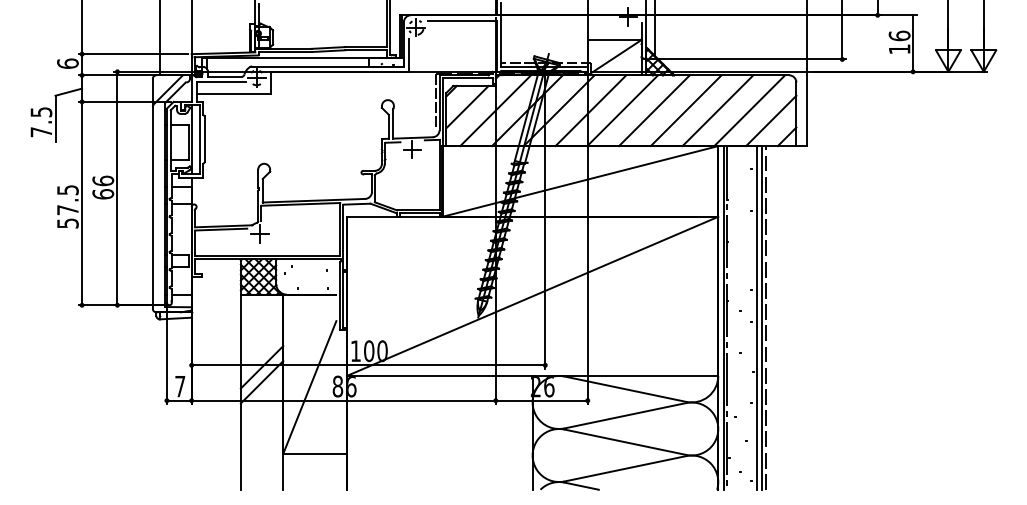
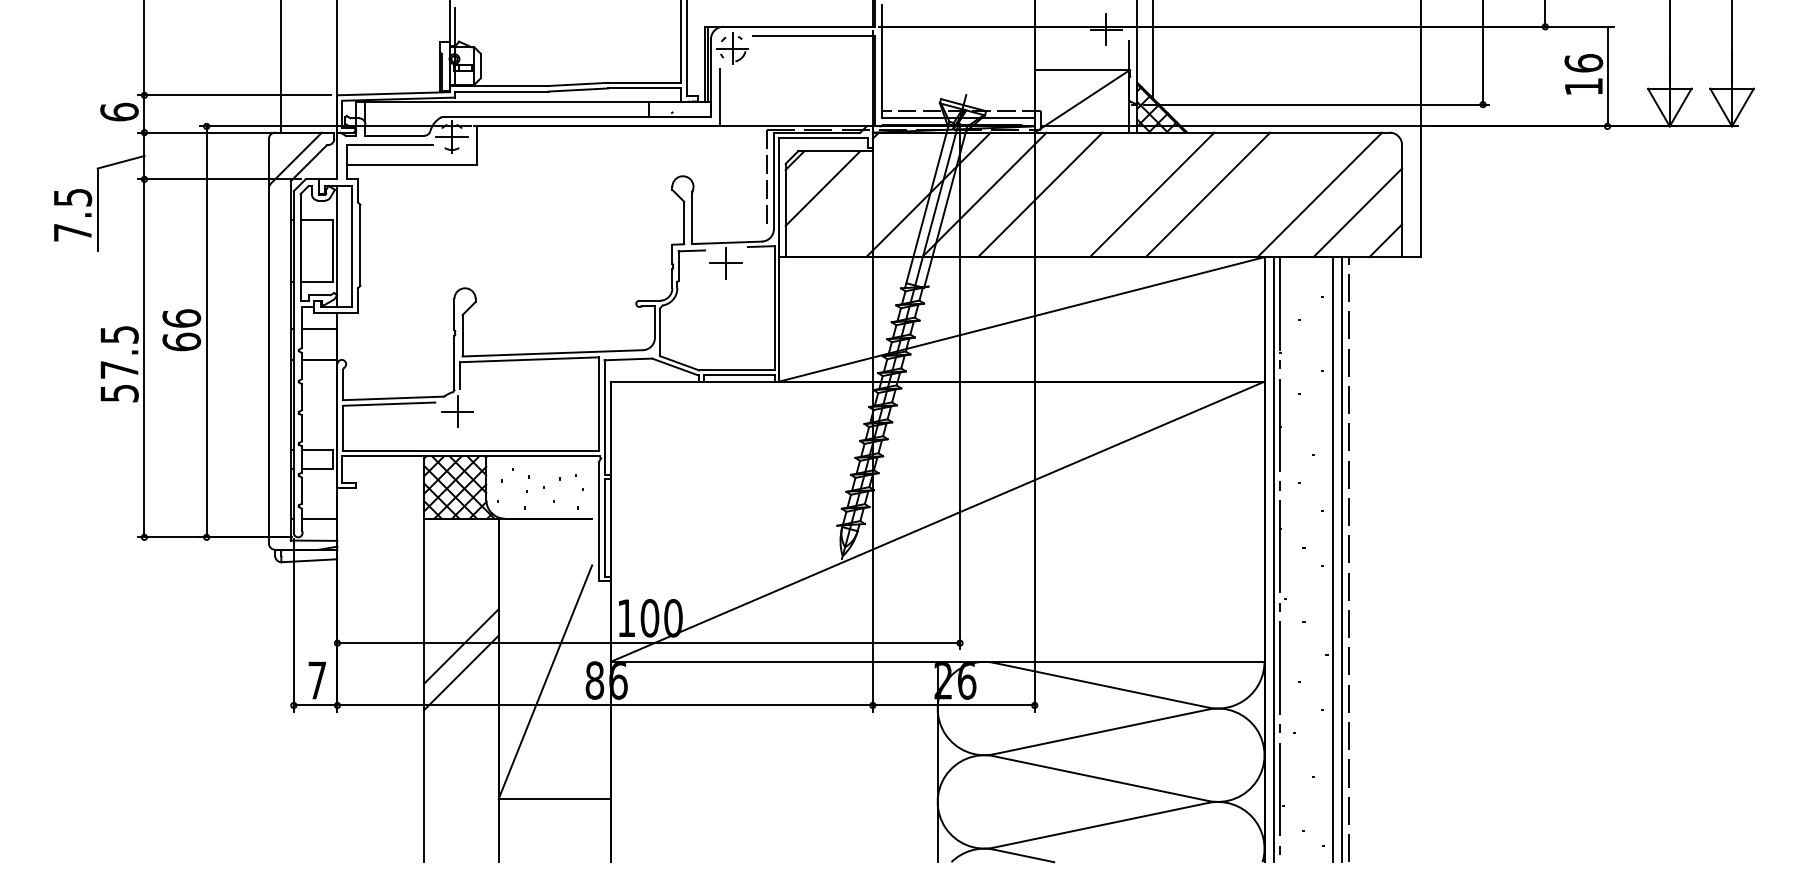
line: (495, 110) -> (872, 194), removed
line: (622, 110) -> (1095, 194), removed
line: (717, 110) -> (1263, 194), removed

